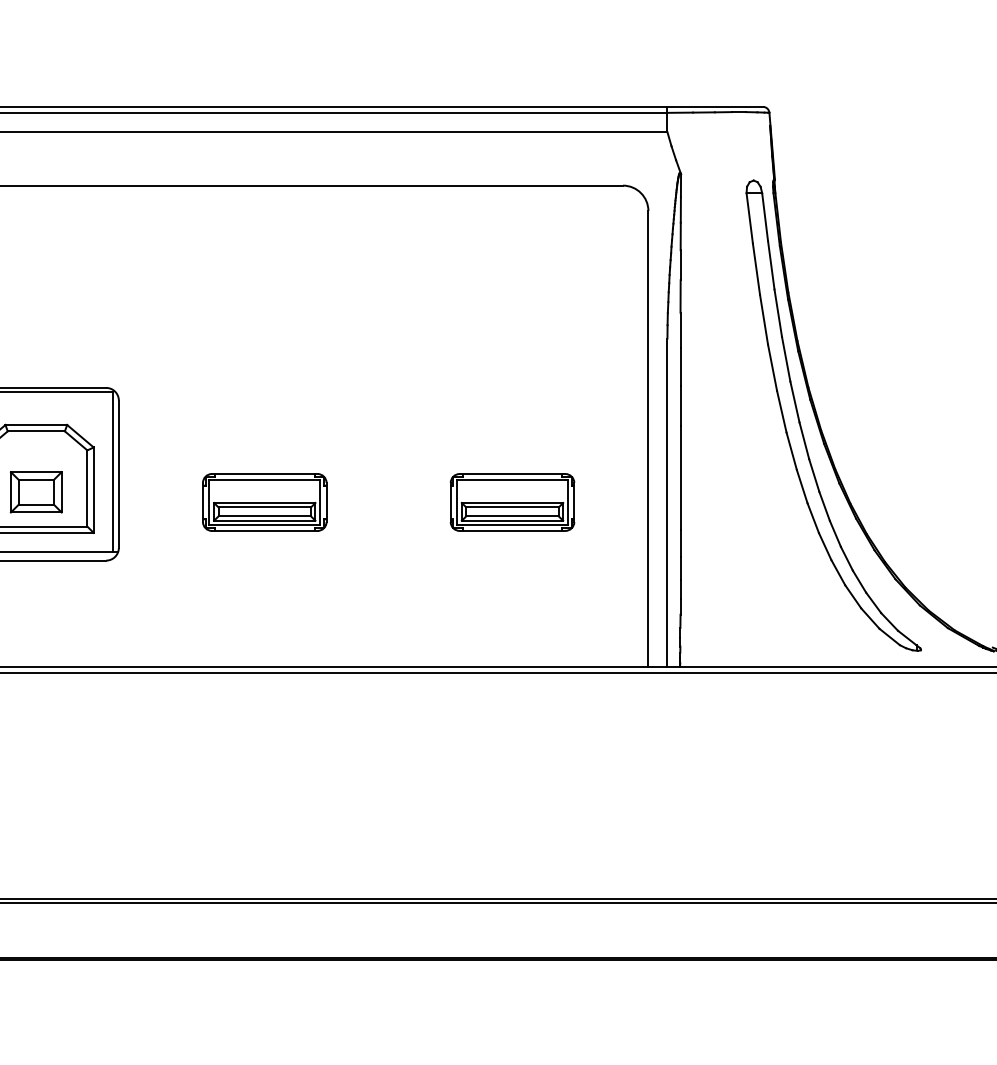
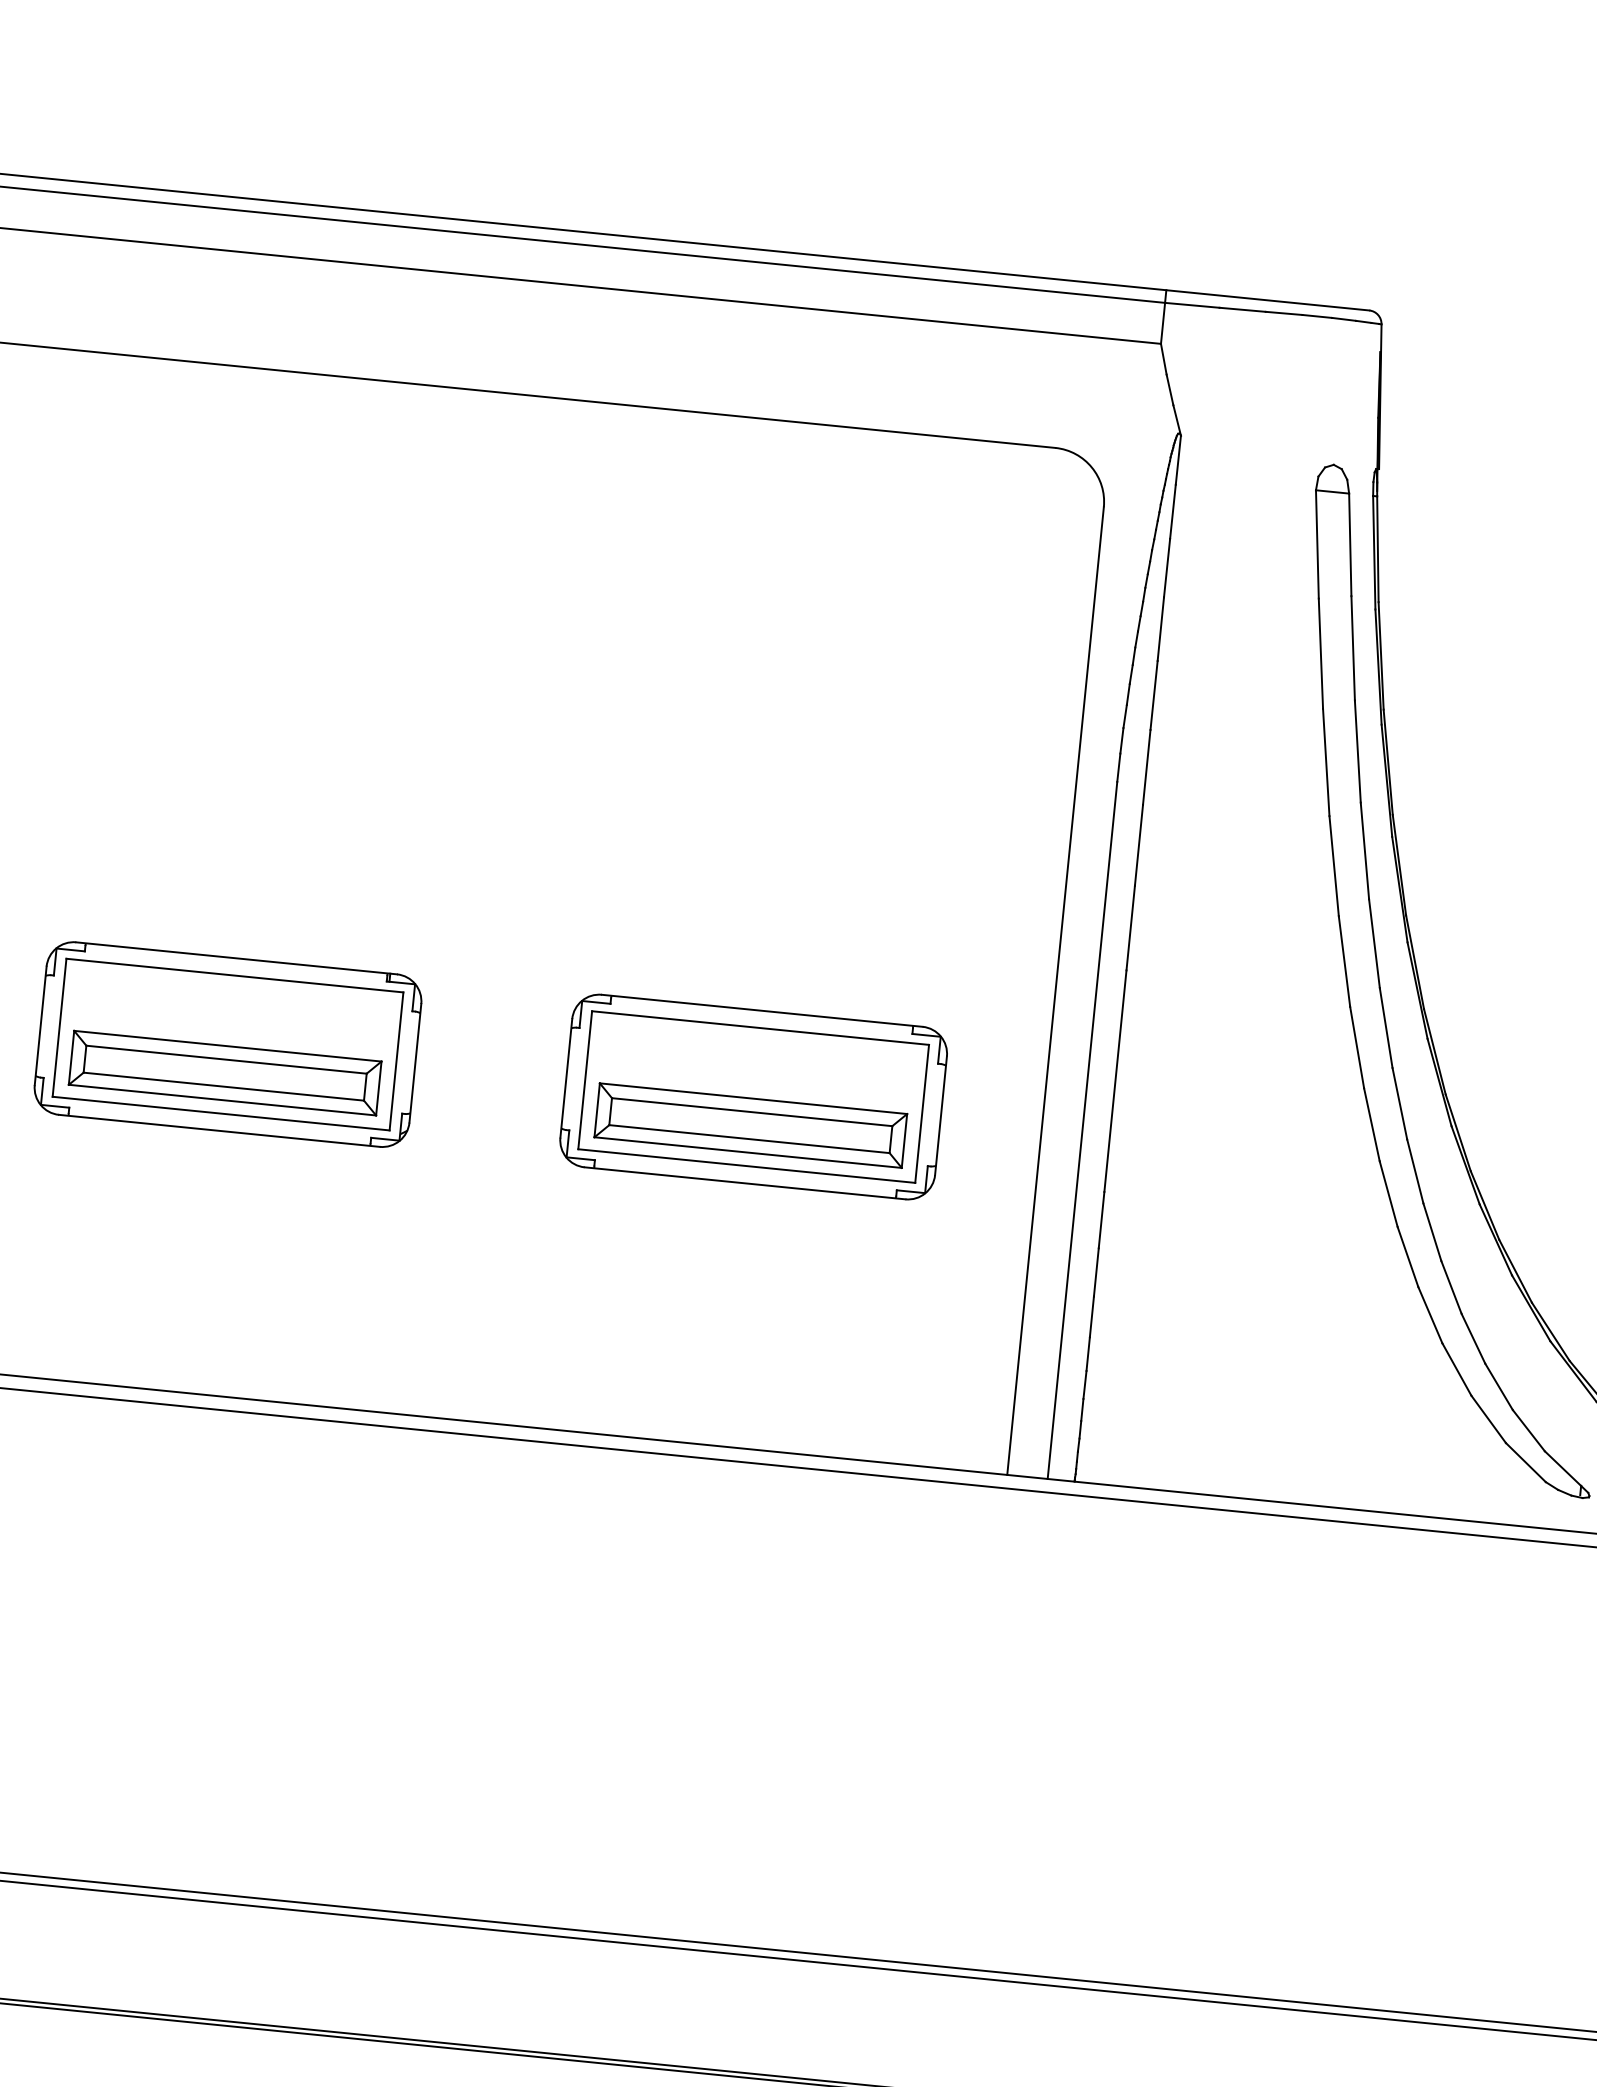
part: (264, 502) -> (227, 1044), size x1.43
part: (512, 502) -> (753, 1097), size x1.43

